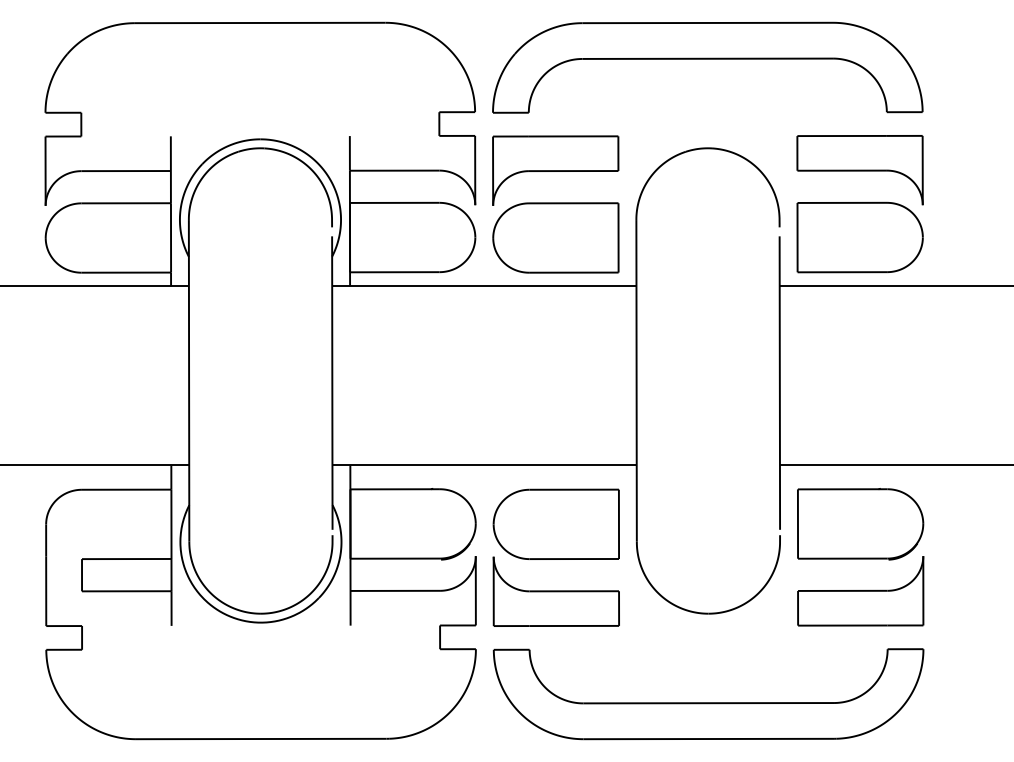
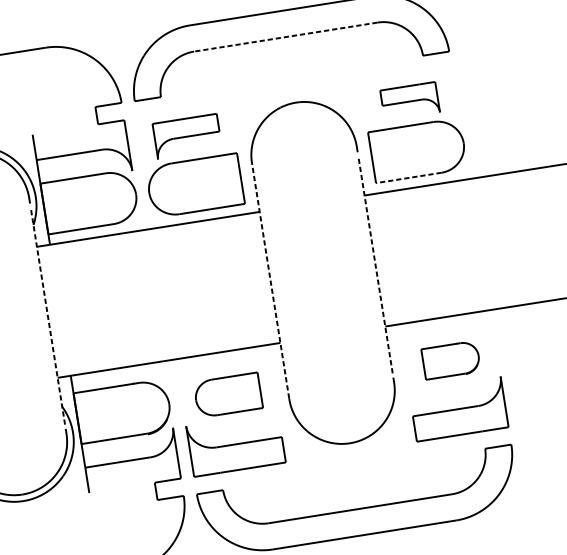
line: (707, 58) -> (285, 36), solid -> dashed
part: (555, 170) -> (187, 136), size x0.7
part: (859, 170) -> (409, 101), size x0.6
line: (842, 272) -> (408, 178), solid -> dashed
line: (636, 380) -> (270, 280), solid -> dashed
line: (332, 383) -> (48, 317), solid -> dashed
line: (779, 383) -> (375, 266), solid -> dashed
part: (555, 523) -> (227, 394), size x0.7
part: (860, 524) -> (451, 360), size x0.6

